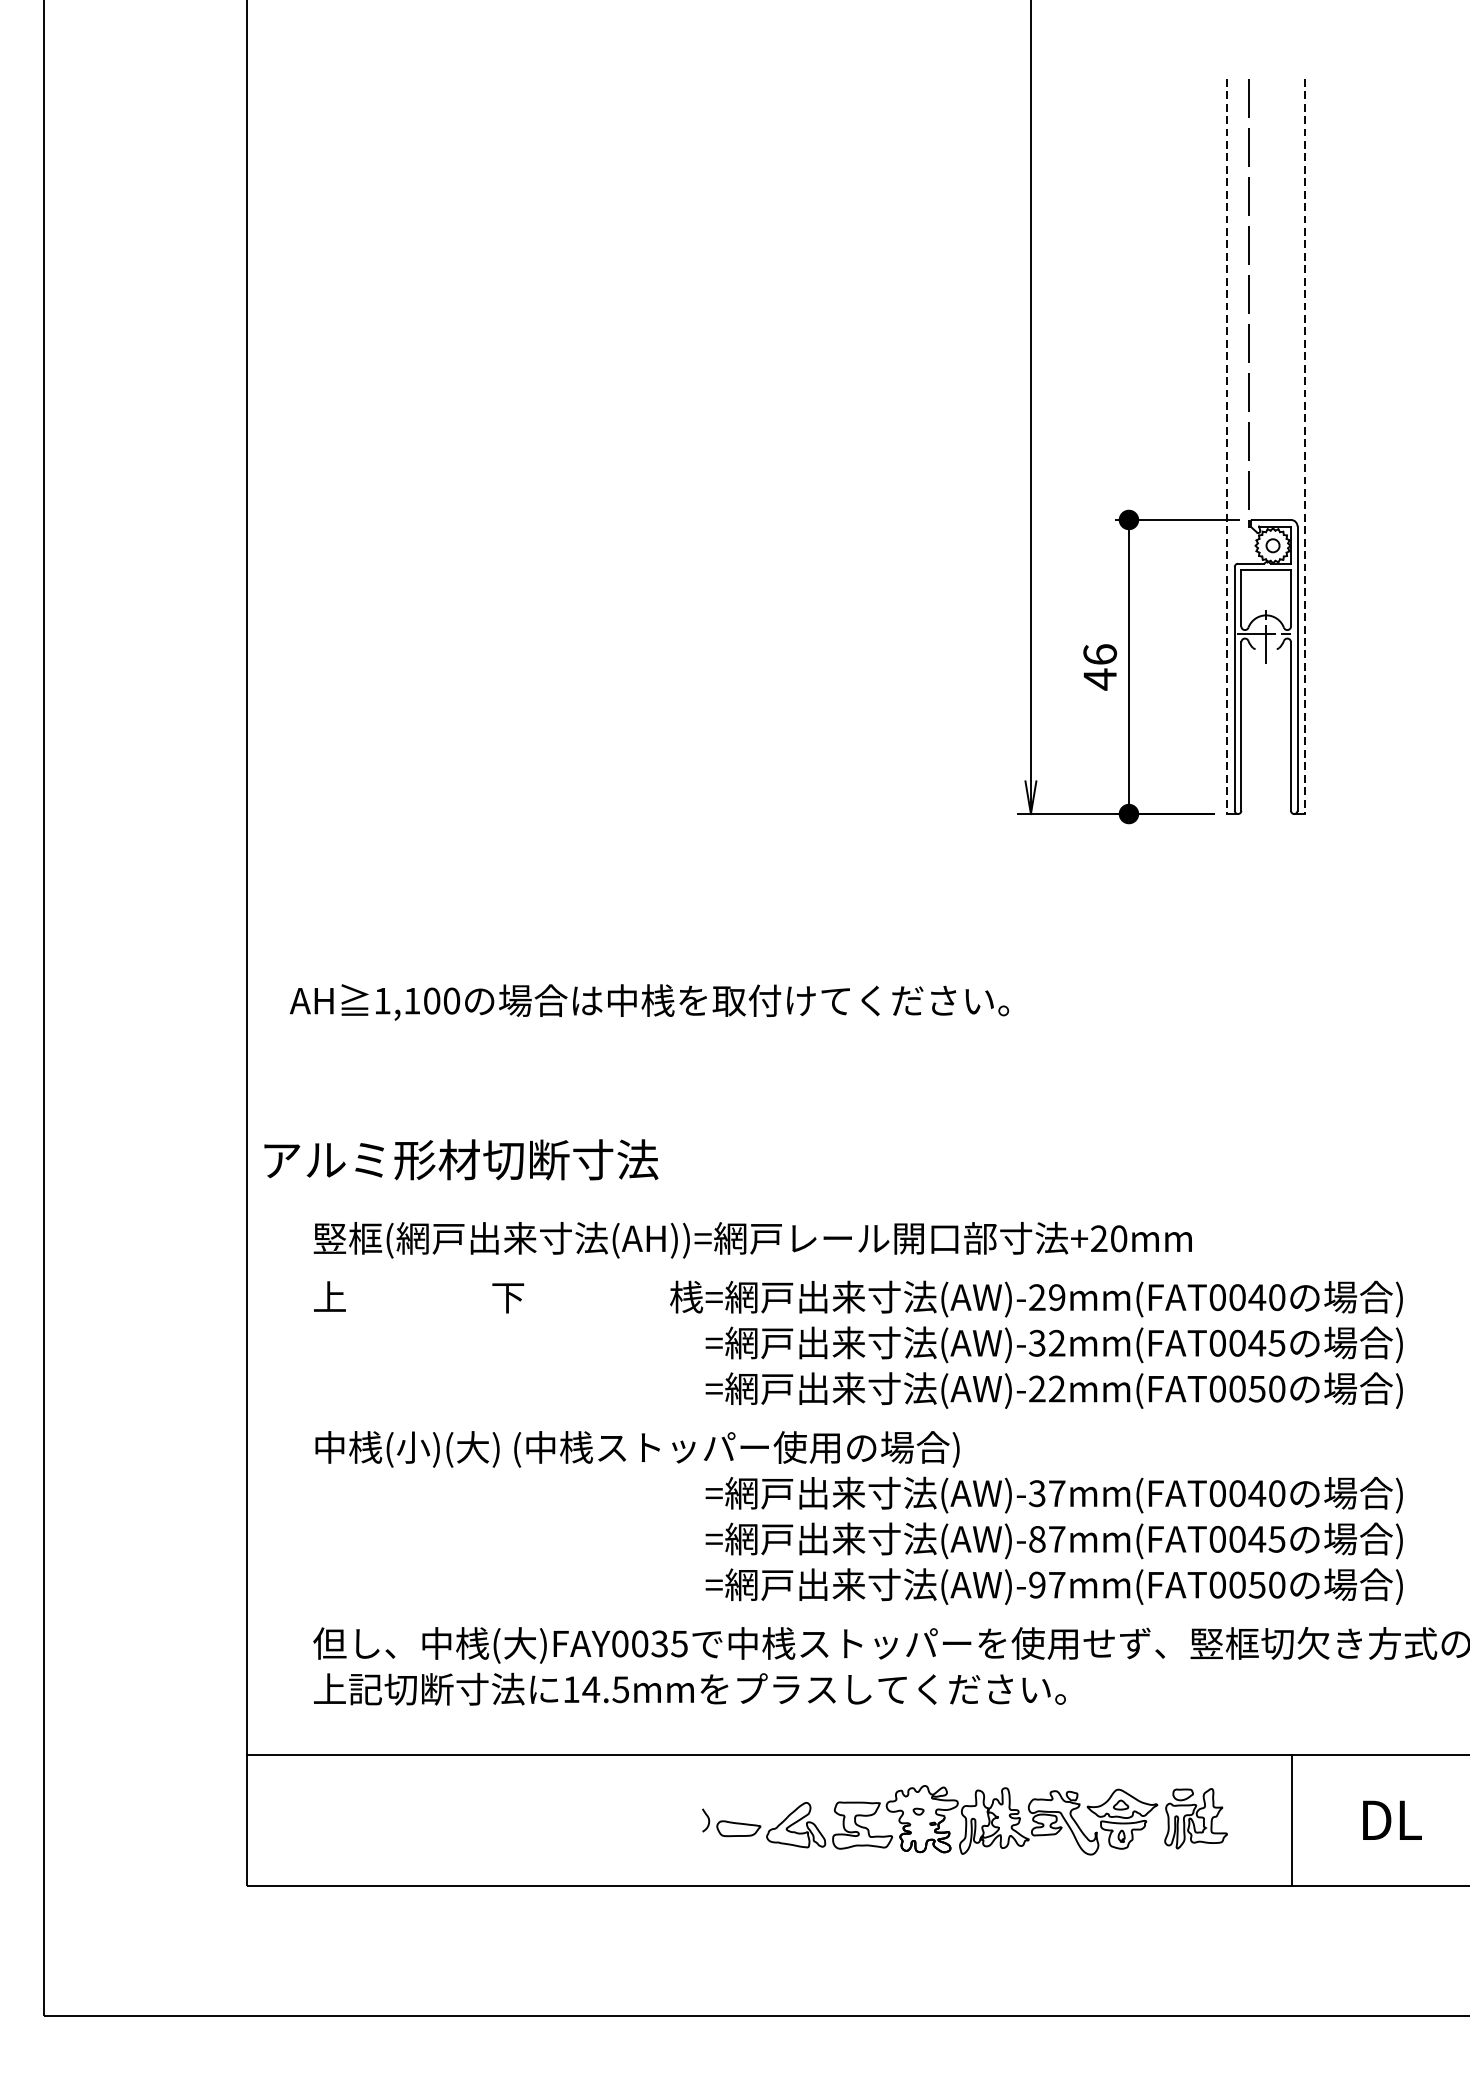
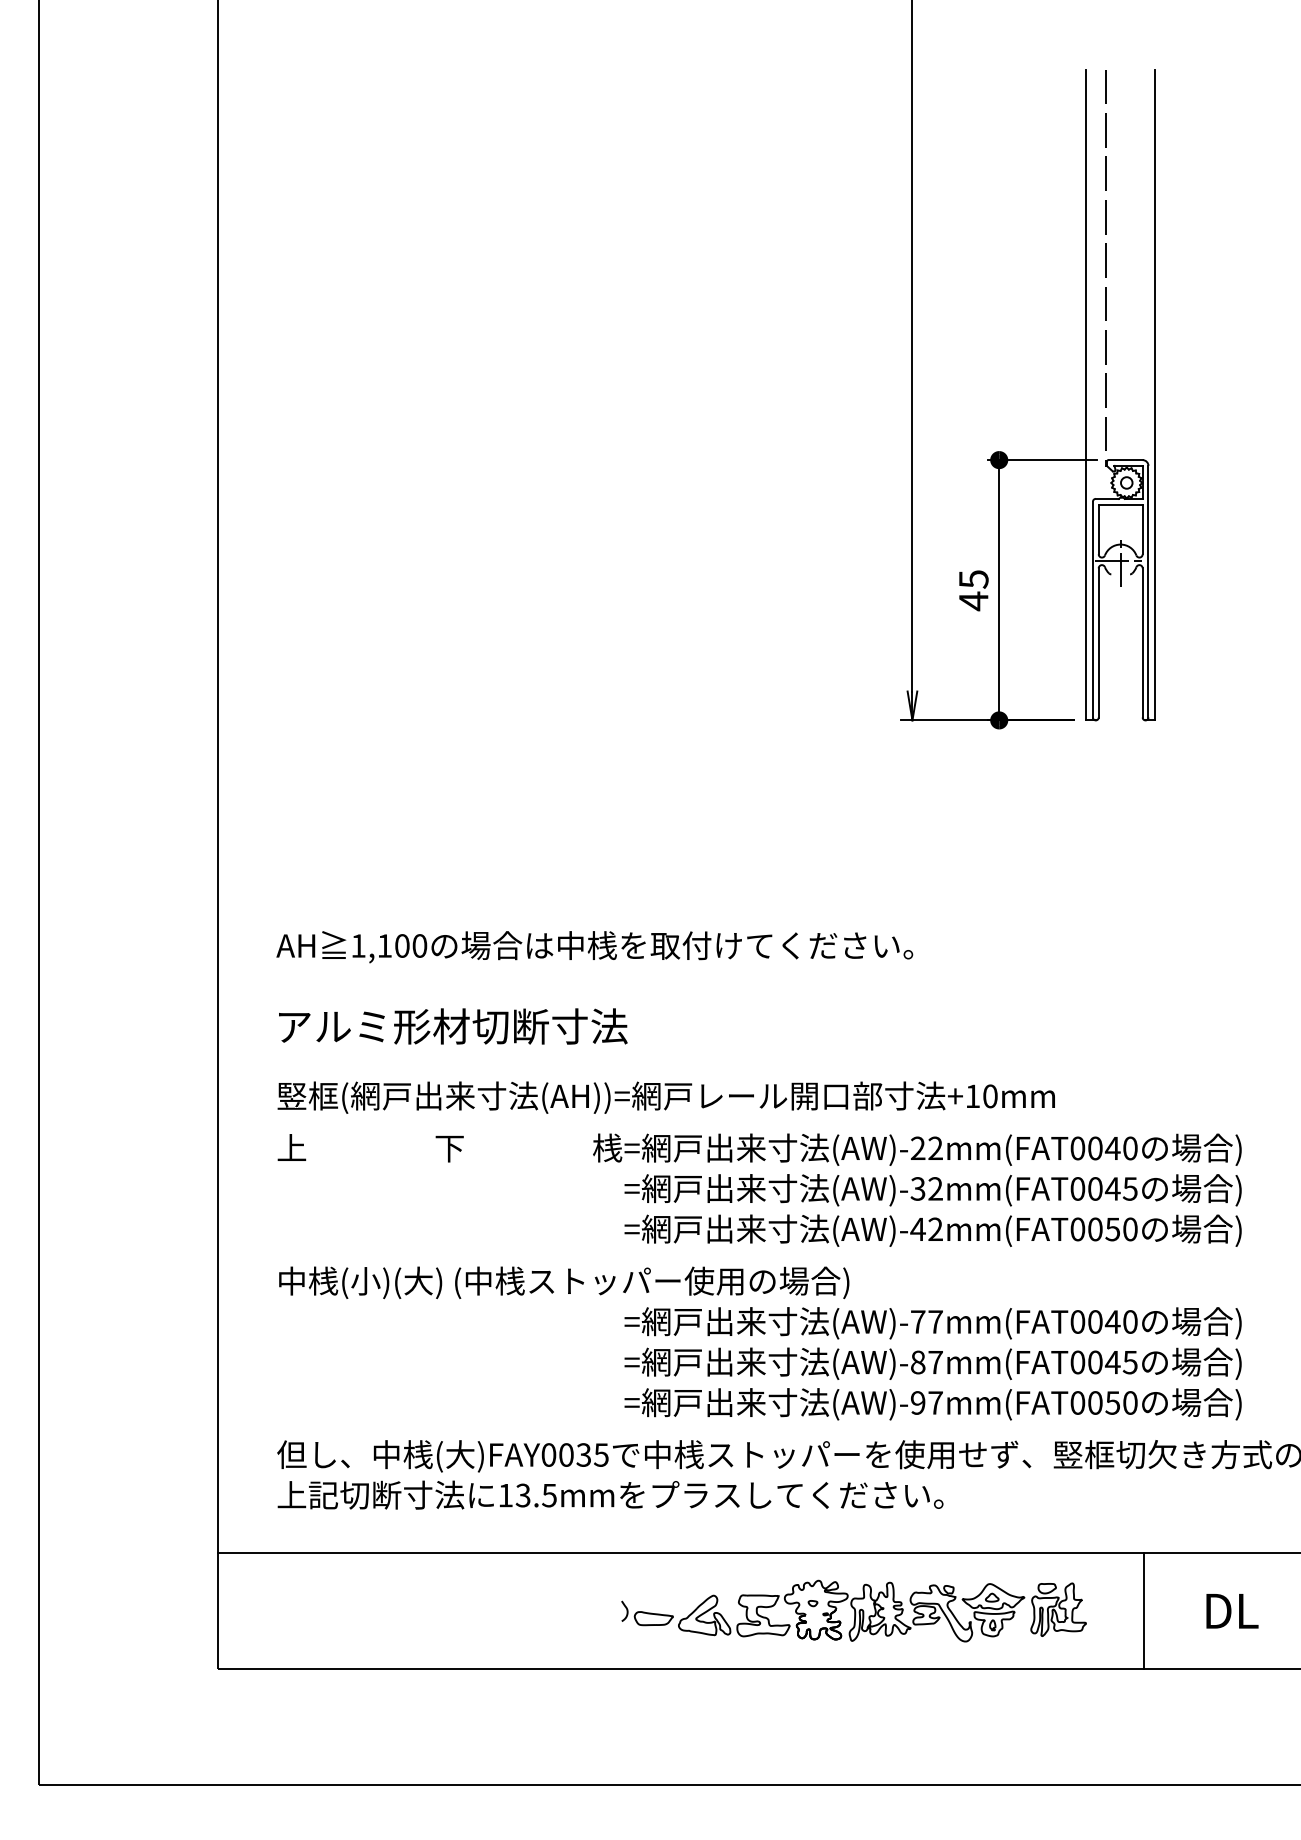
line: (1226, 446) -> (1085, 395), dashed -> solid
line: (1305, 446) -> (1155, 395), dashed -> solid
text: (1099, 654) -> (973, 579), 46 -> 45
text: (649, 1002) -> (594, 947), moved
text: (461, 1159) -> (453, 1026), moved
text: (1098, 1237) -> (972, 1095), +20mm -> +10mm
text: (1056, 1297) -> (935, 1148), (AW)-29mm(FAT0040 -> (AW)-22mm(FAT0040
text: (1036, 1388) -> (917, 1228), (AW)-22mm(FAT0050 -> (AW)-42mm(FAT0050
text: (1036, 1493) -> (917, 1321), (AW)-37mm(FAT0040 -> (AW)-77mm(FAT0040
text: (591, 1689) -> (523, 1495), 14.5mm -> 13.5mm

